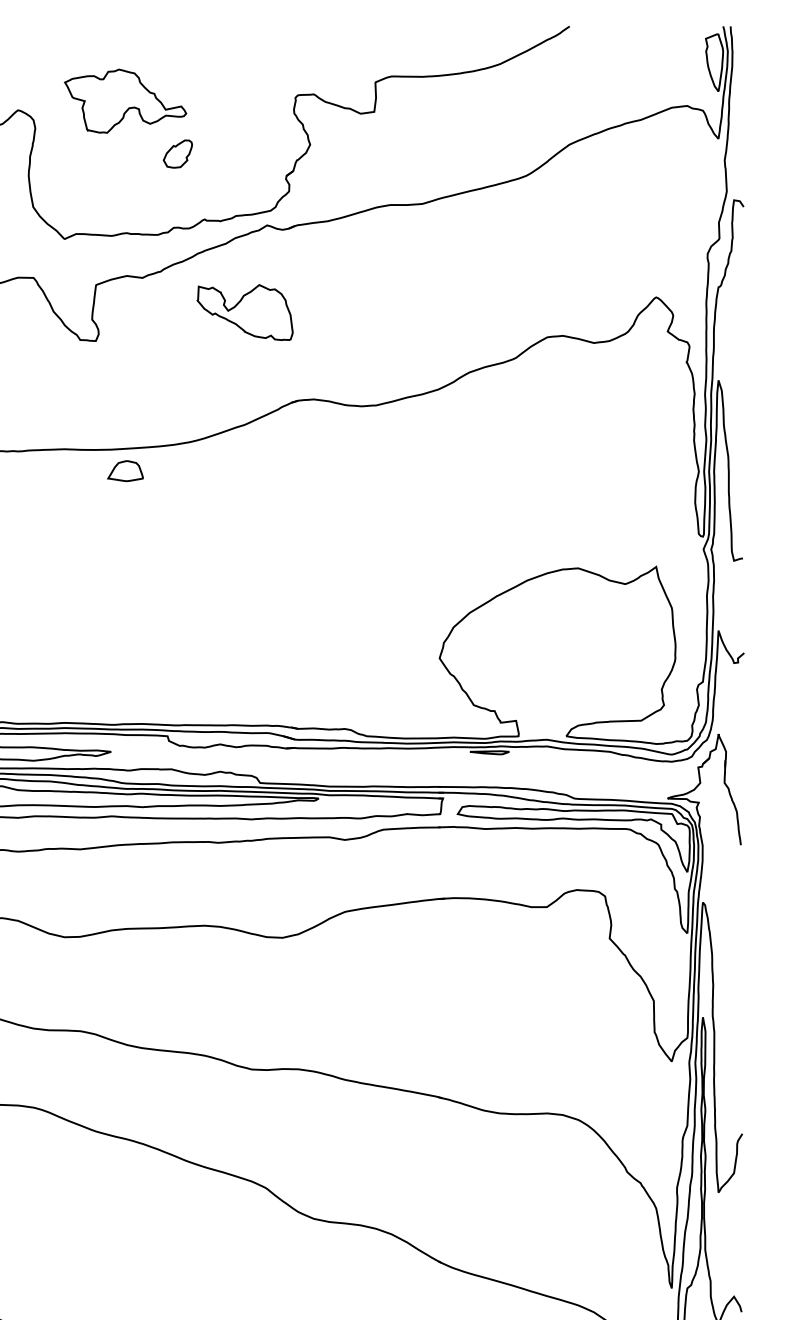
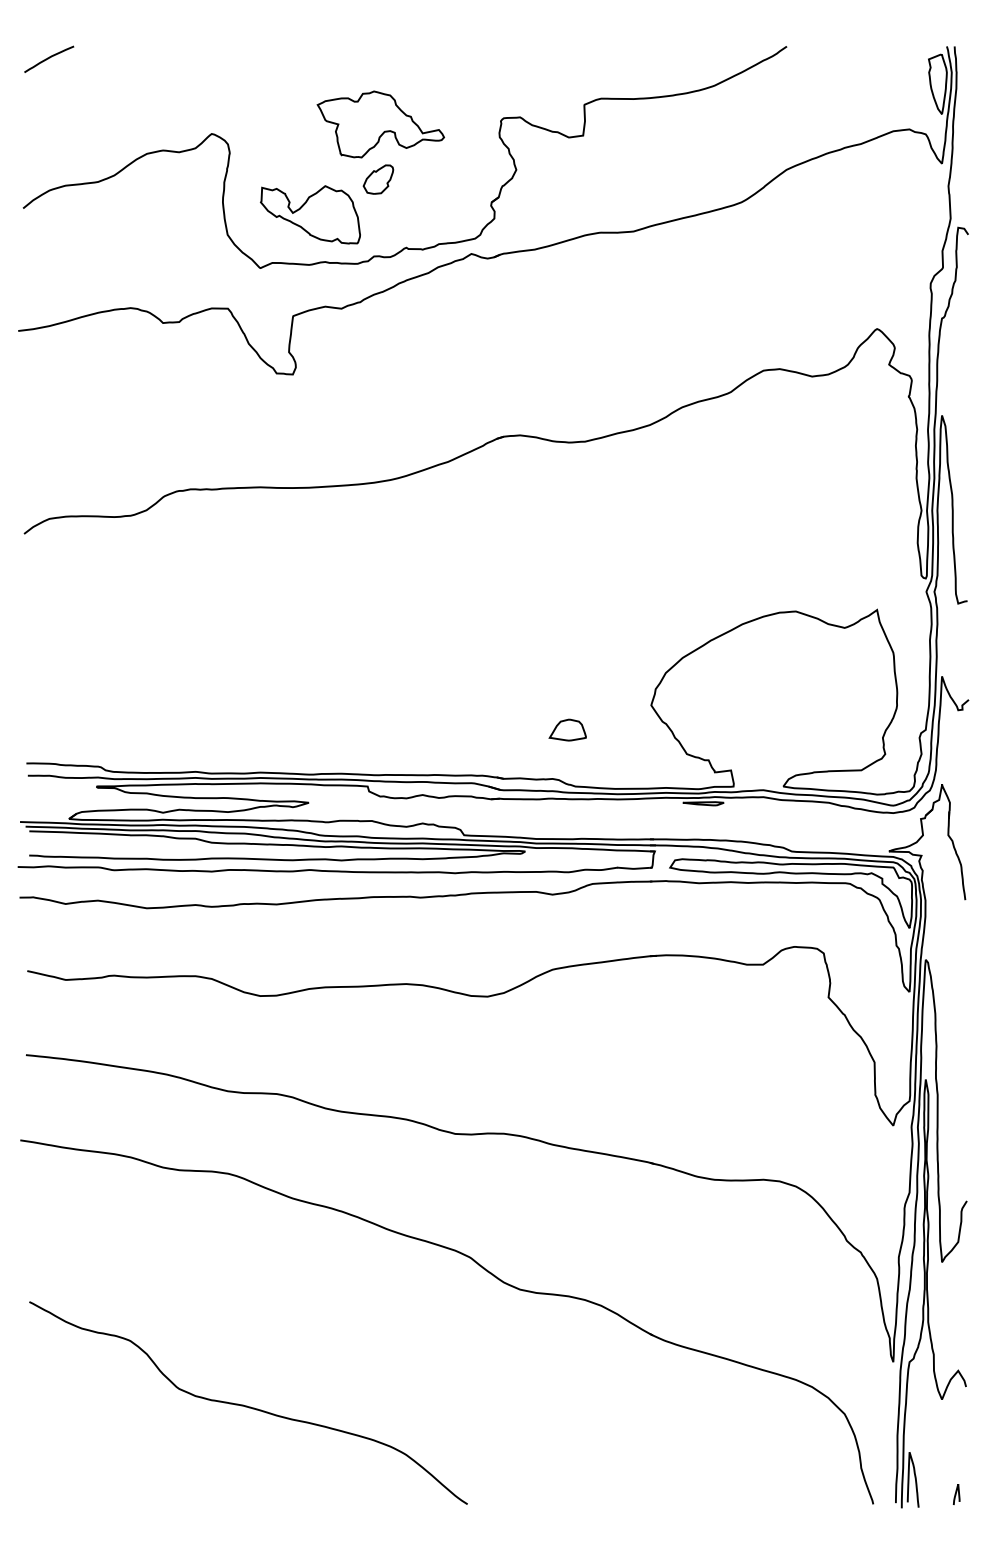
part: (125, 101) -> (380, 124), moved
part: (245, 312) -> (310, 214), moved
part: (125, 470) -> (567, 729), moved

